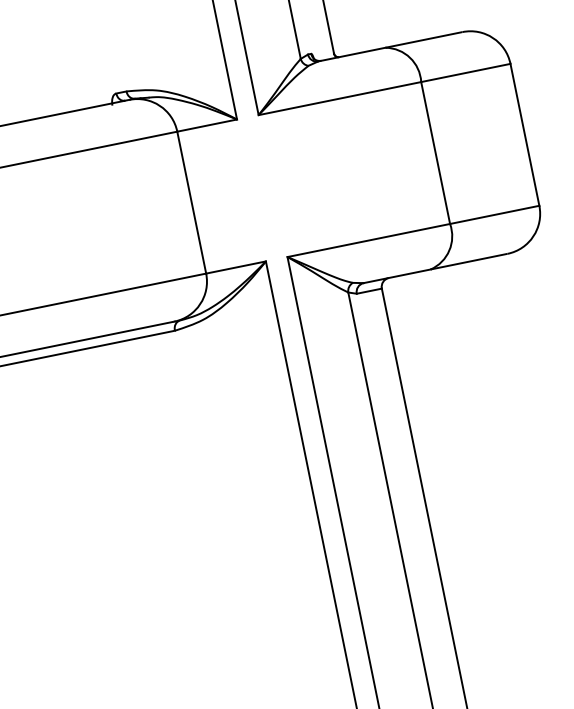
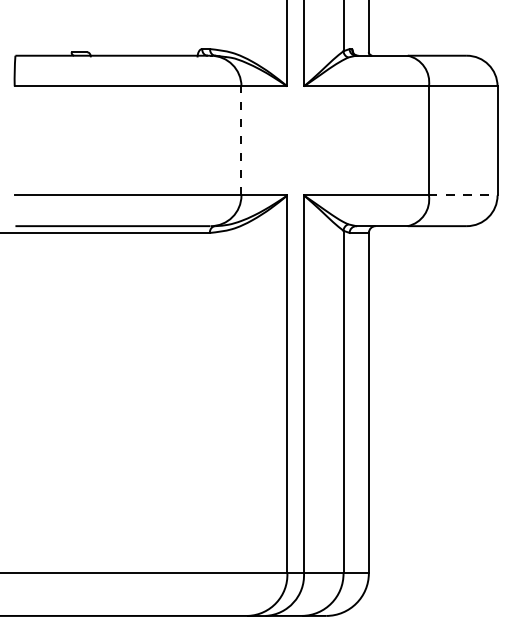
line: (191, 202) -> (241, 140), solid -> dashed
line: (495, 214) -> (463, 195), solid -> dashed

